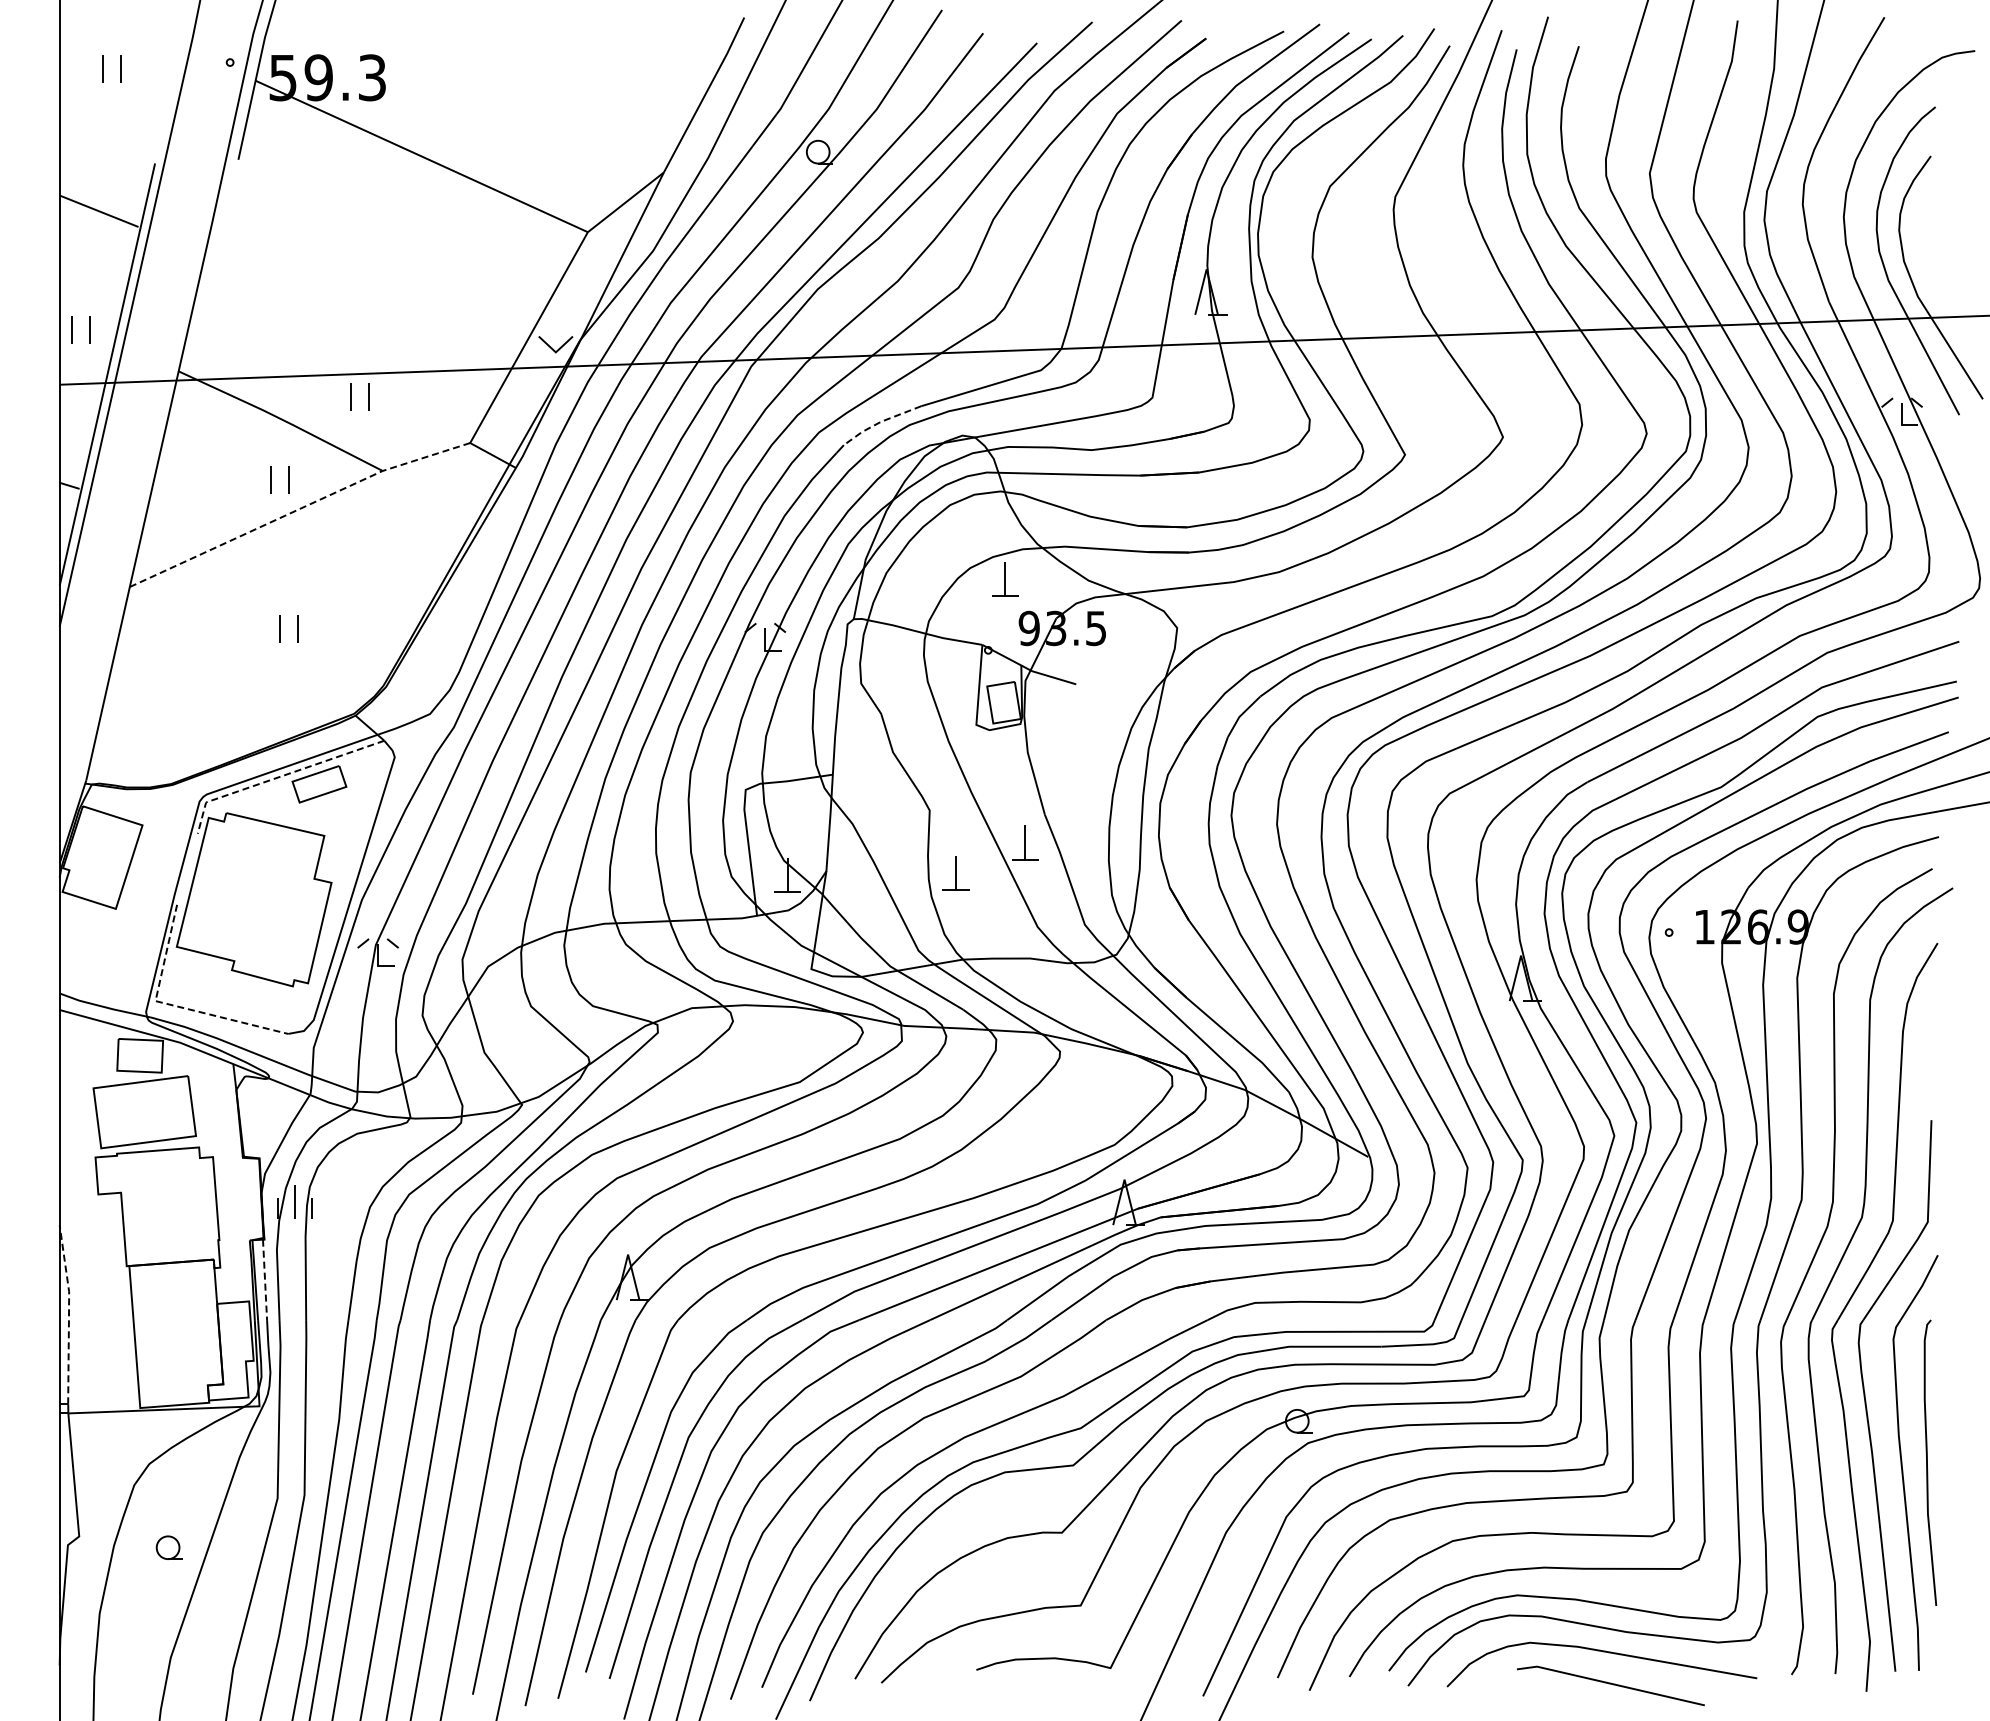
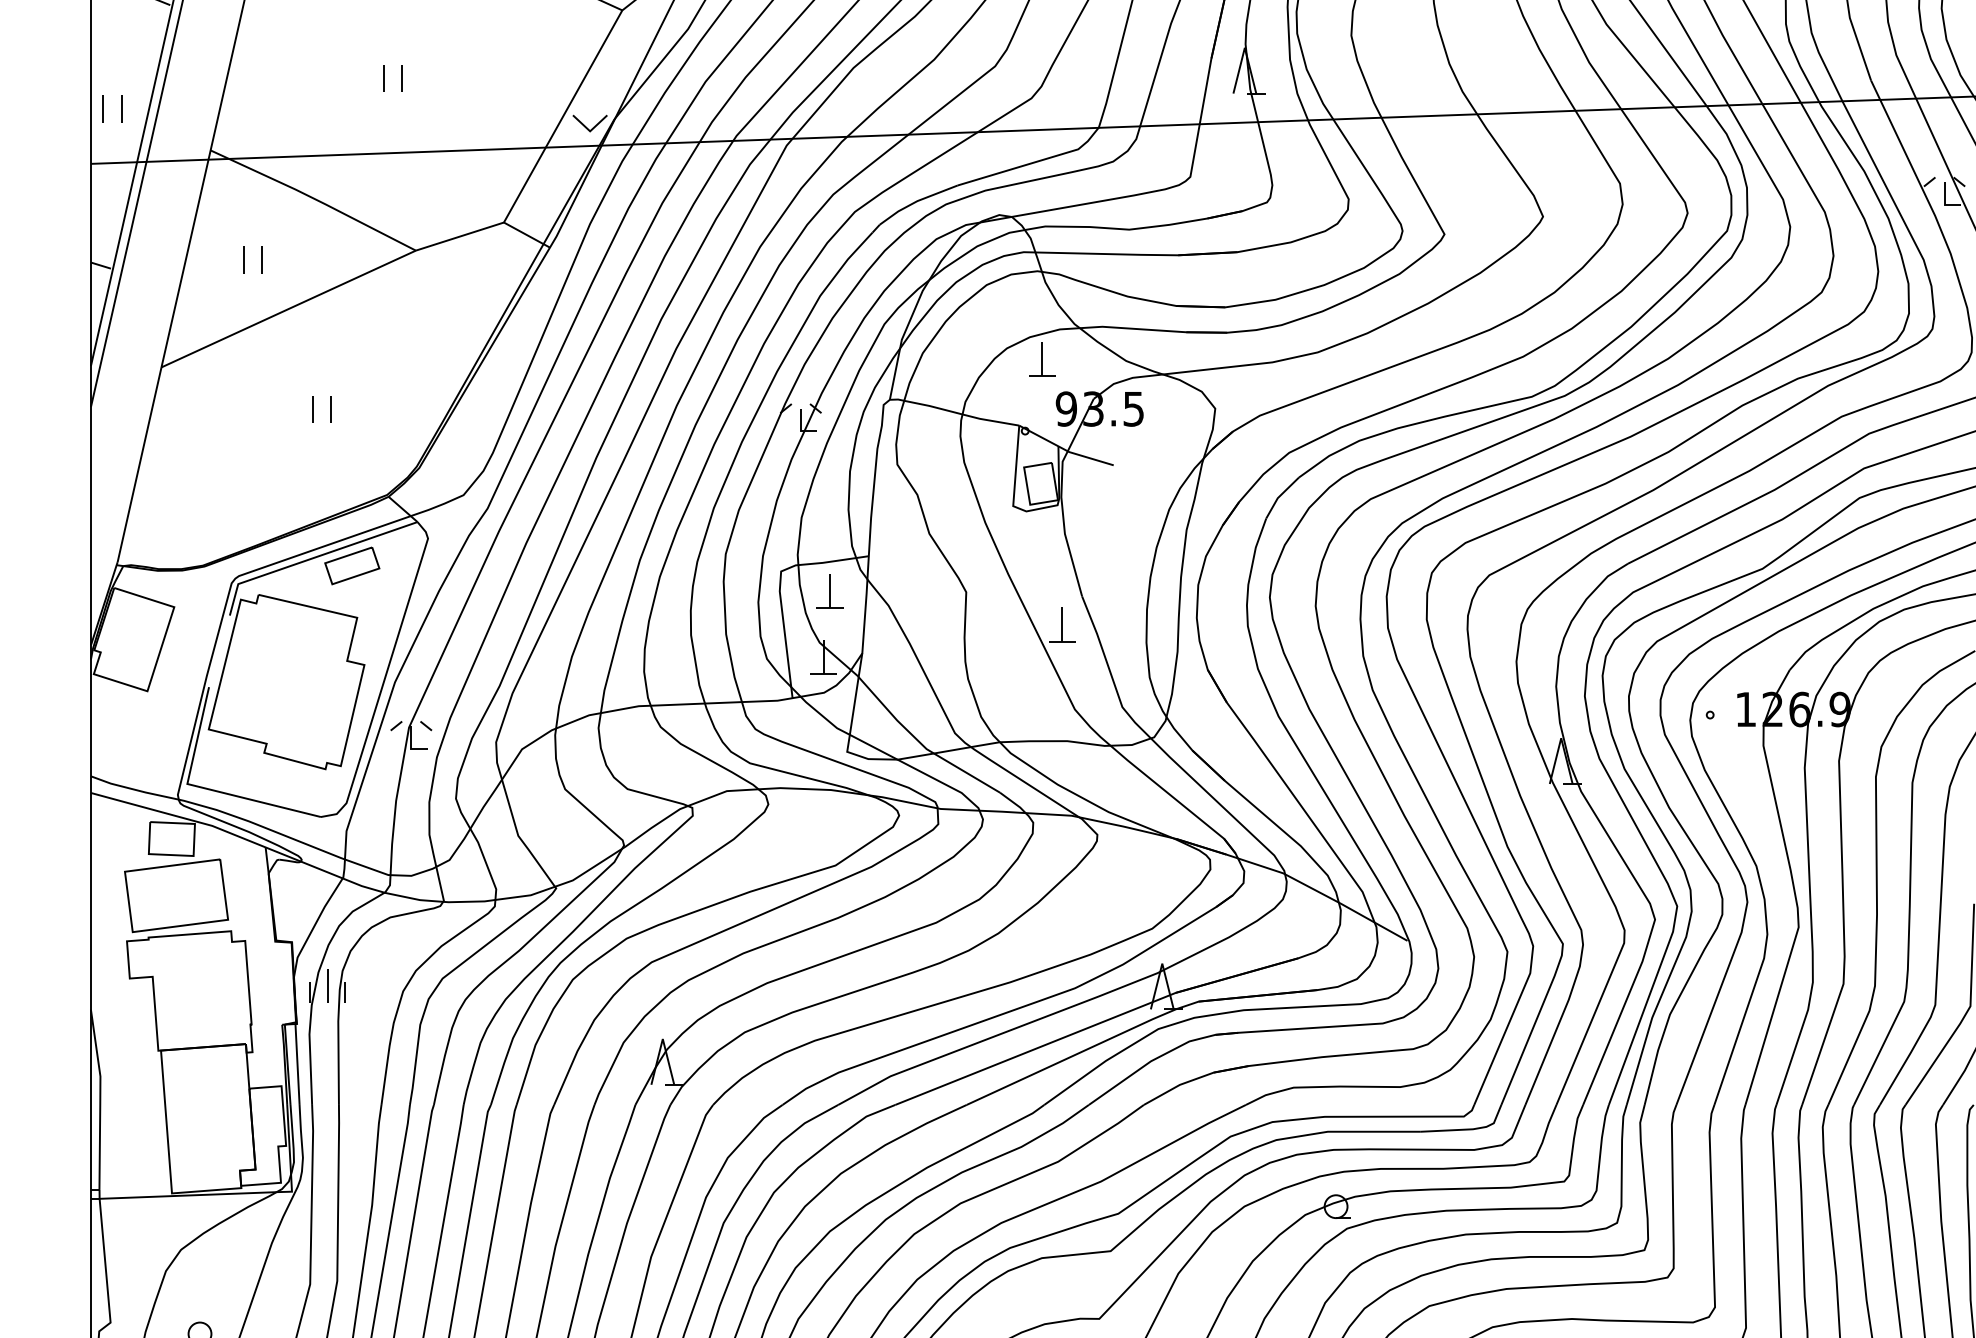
part: (351, 396) -> (384, 78), moved
line: (880, 422) -> (916, 201), dashed -> solid
part: (271, 479) -> (244, 259), moved
line: (298, 509) -> (331, 289), dashed -> solid
line: (278, 777) -> (311, 559), dashed -> solid
part: (955, 873) -> (829, 591), moved
line: (173, 1005) -> (205, 788), dashed -> solid
line: (265, 1280) -> (297, 1065), dashed -> solid
line: (69, 1314) -> (100, 1099), dashed -> solid

